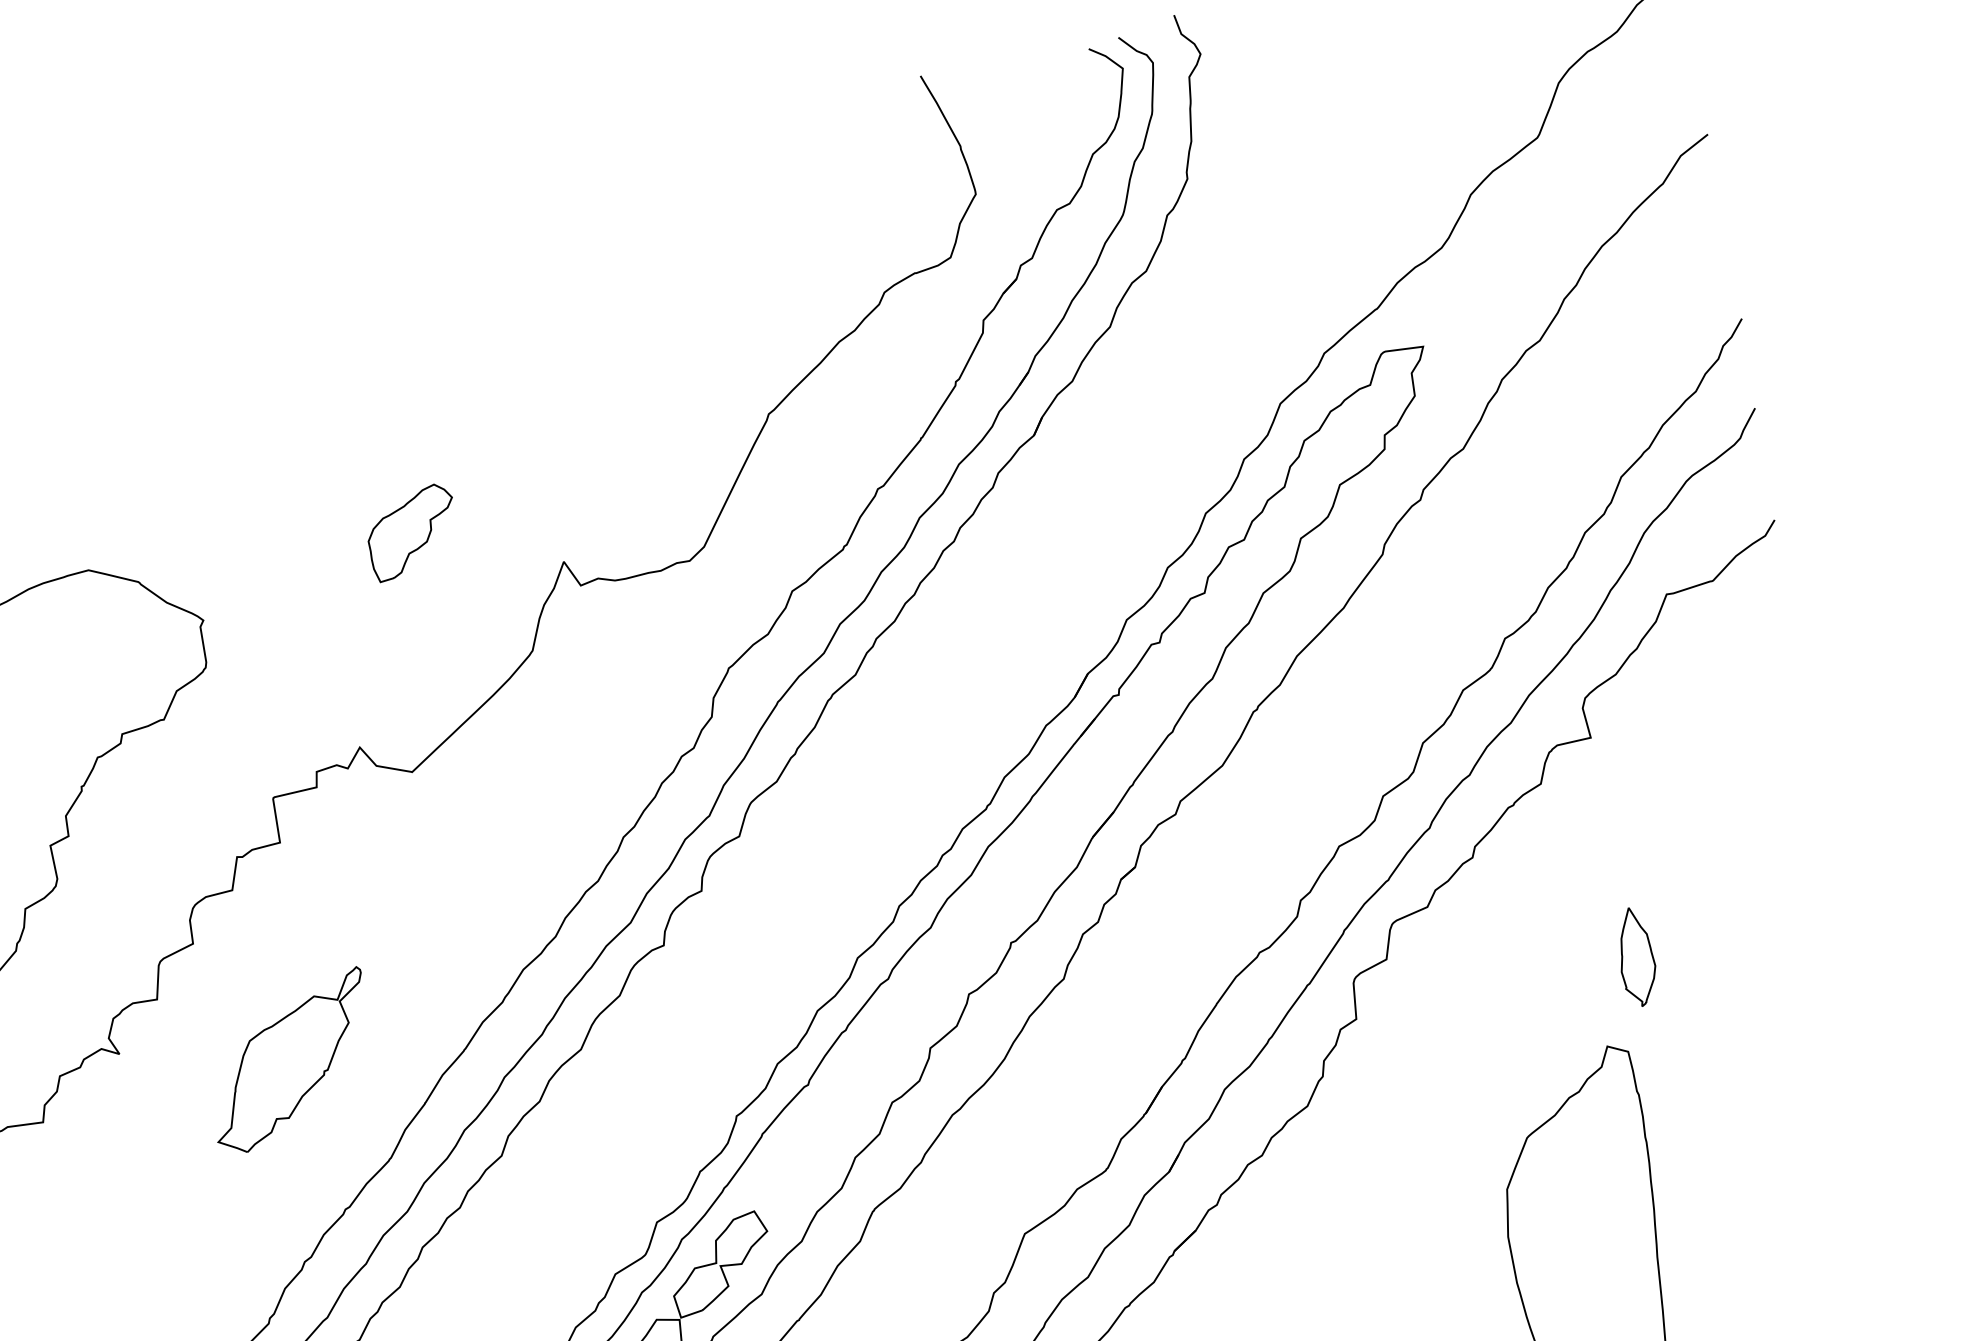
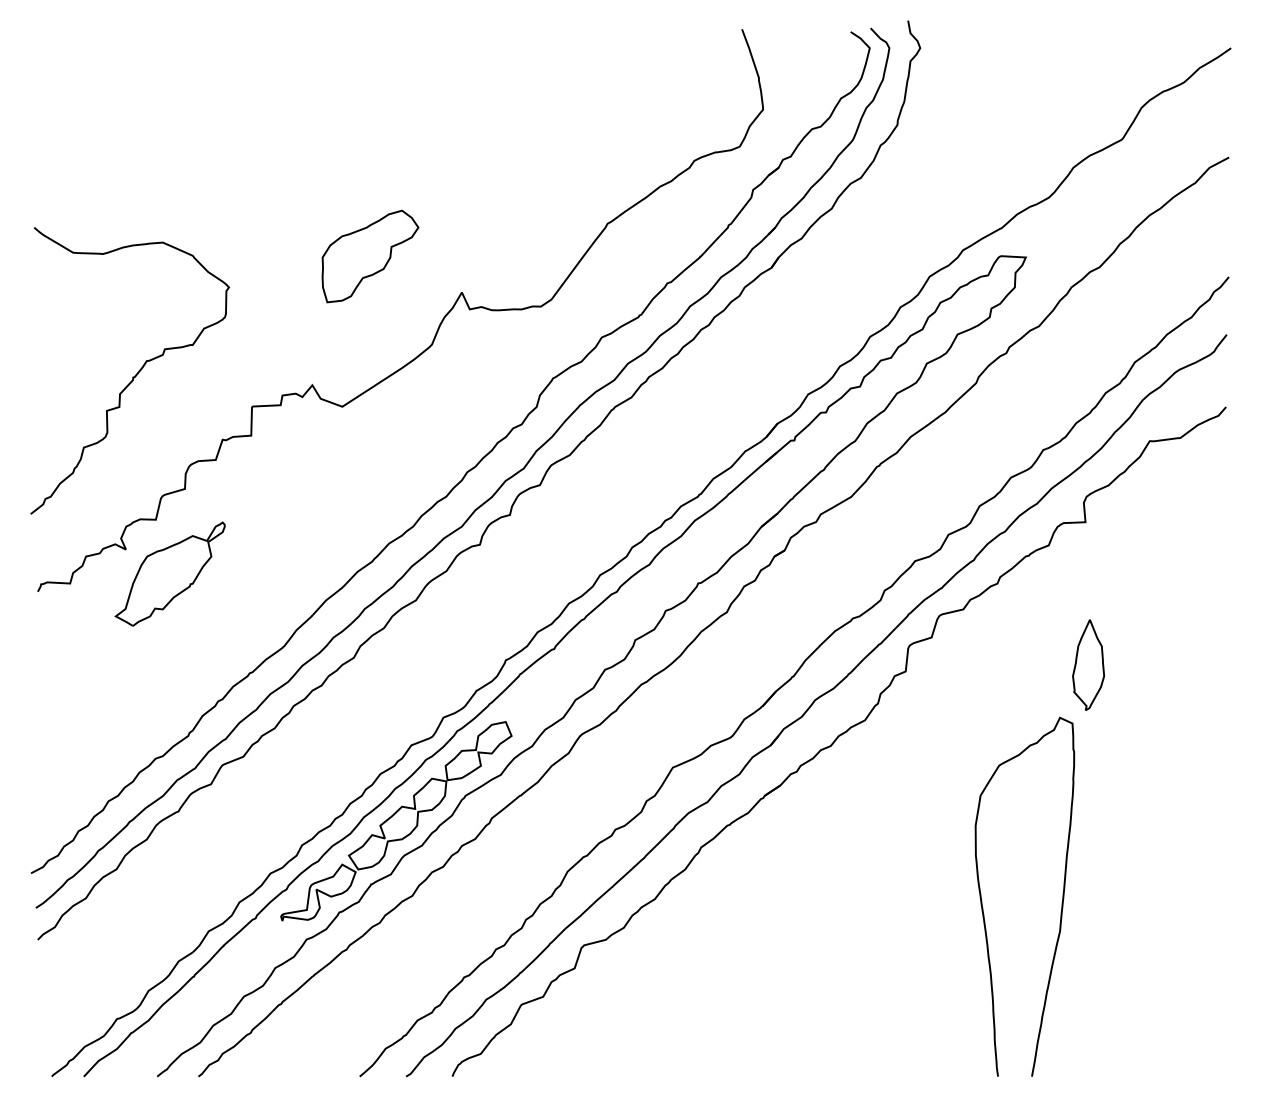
part: (412, 532) -> (370, 256), size x1.67
part: (1636, 956) -> (1088, 664), size x1.43
part: (288, 1060) -> (169, 573), moved

